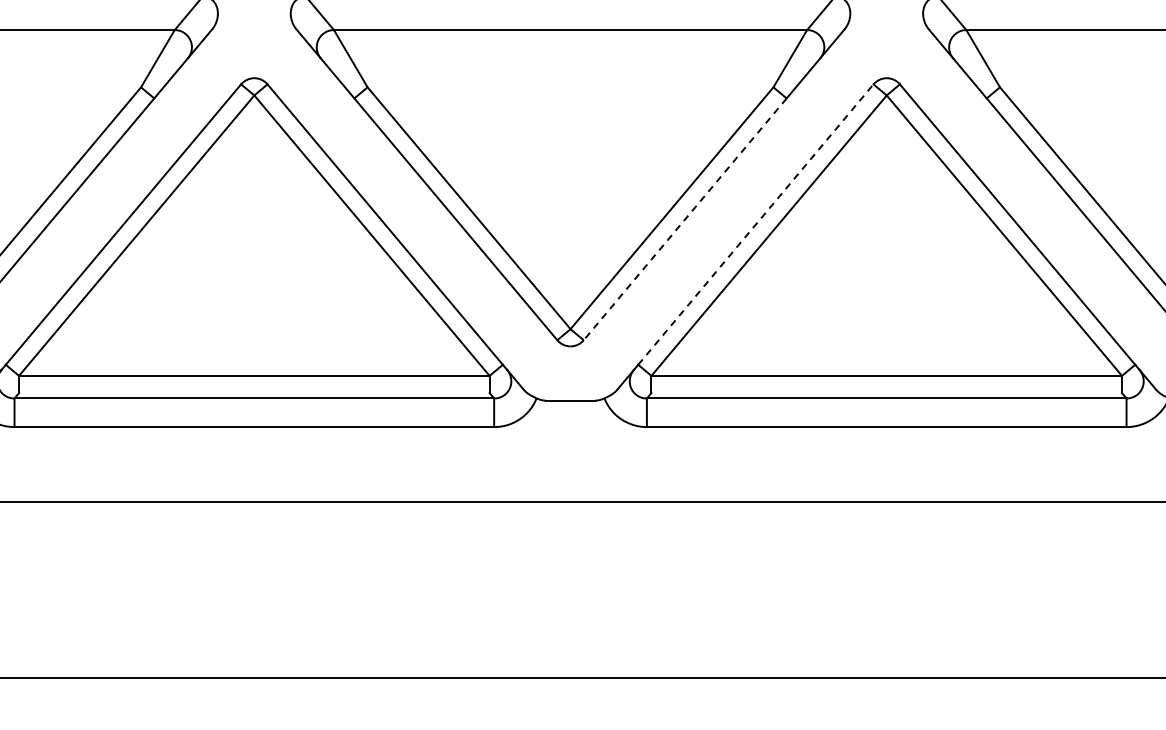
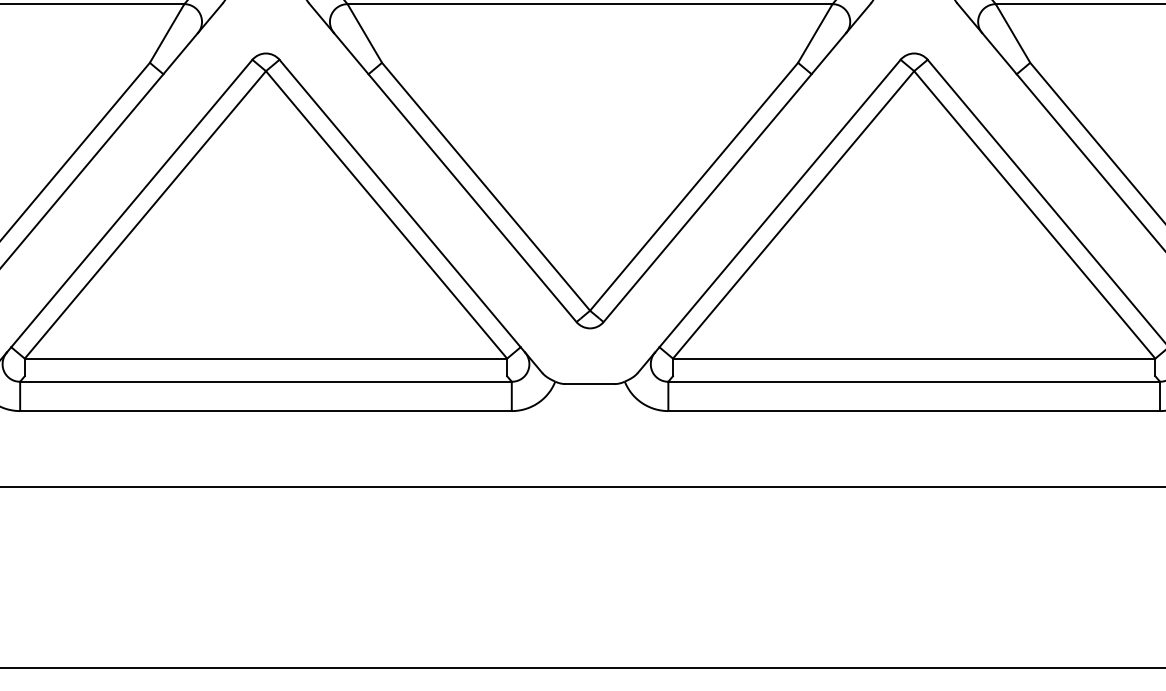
line: (685, 219) -> (707, 198), dashed -> solid
line: (756, 224) -> (780, 203), dashed -> solid

